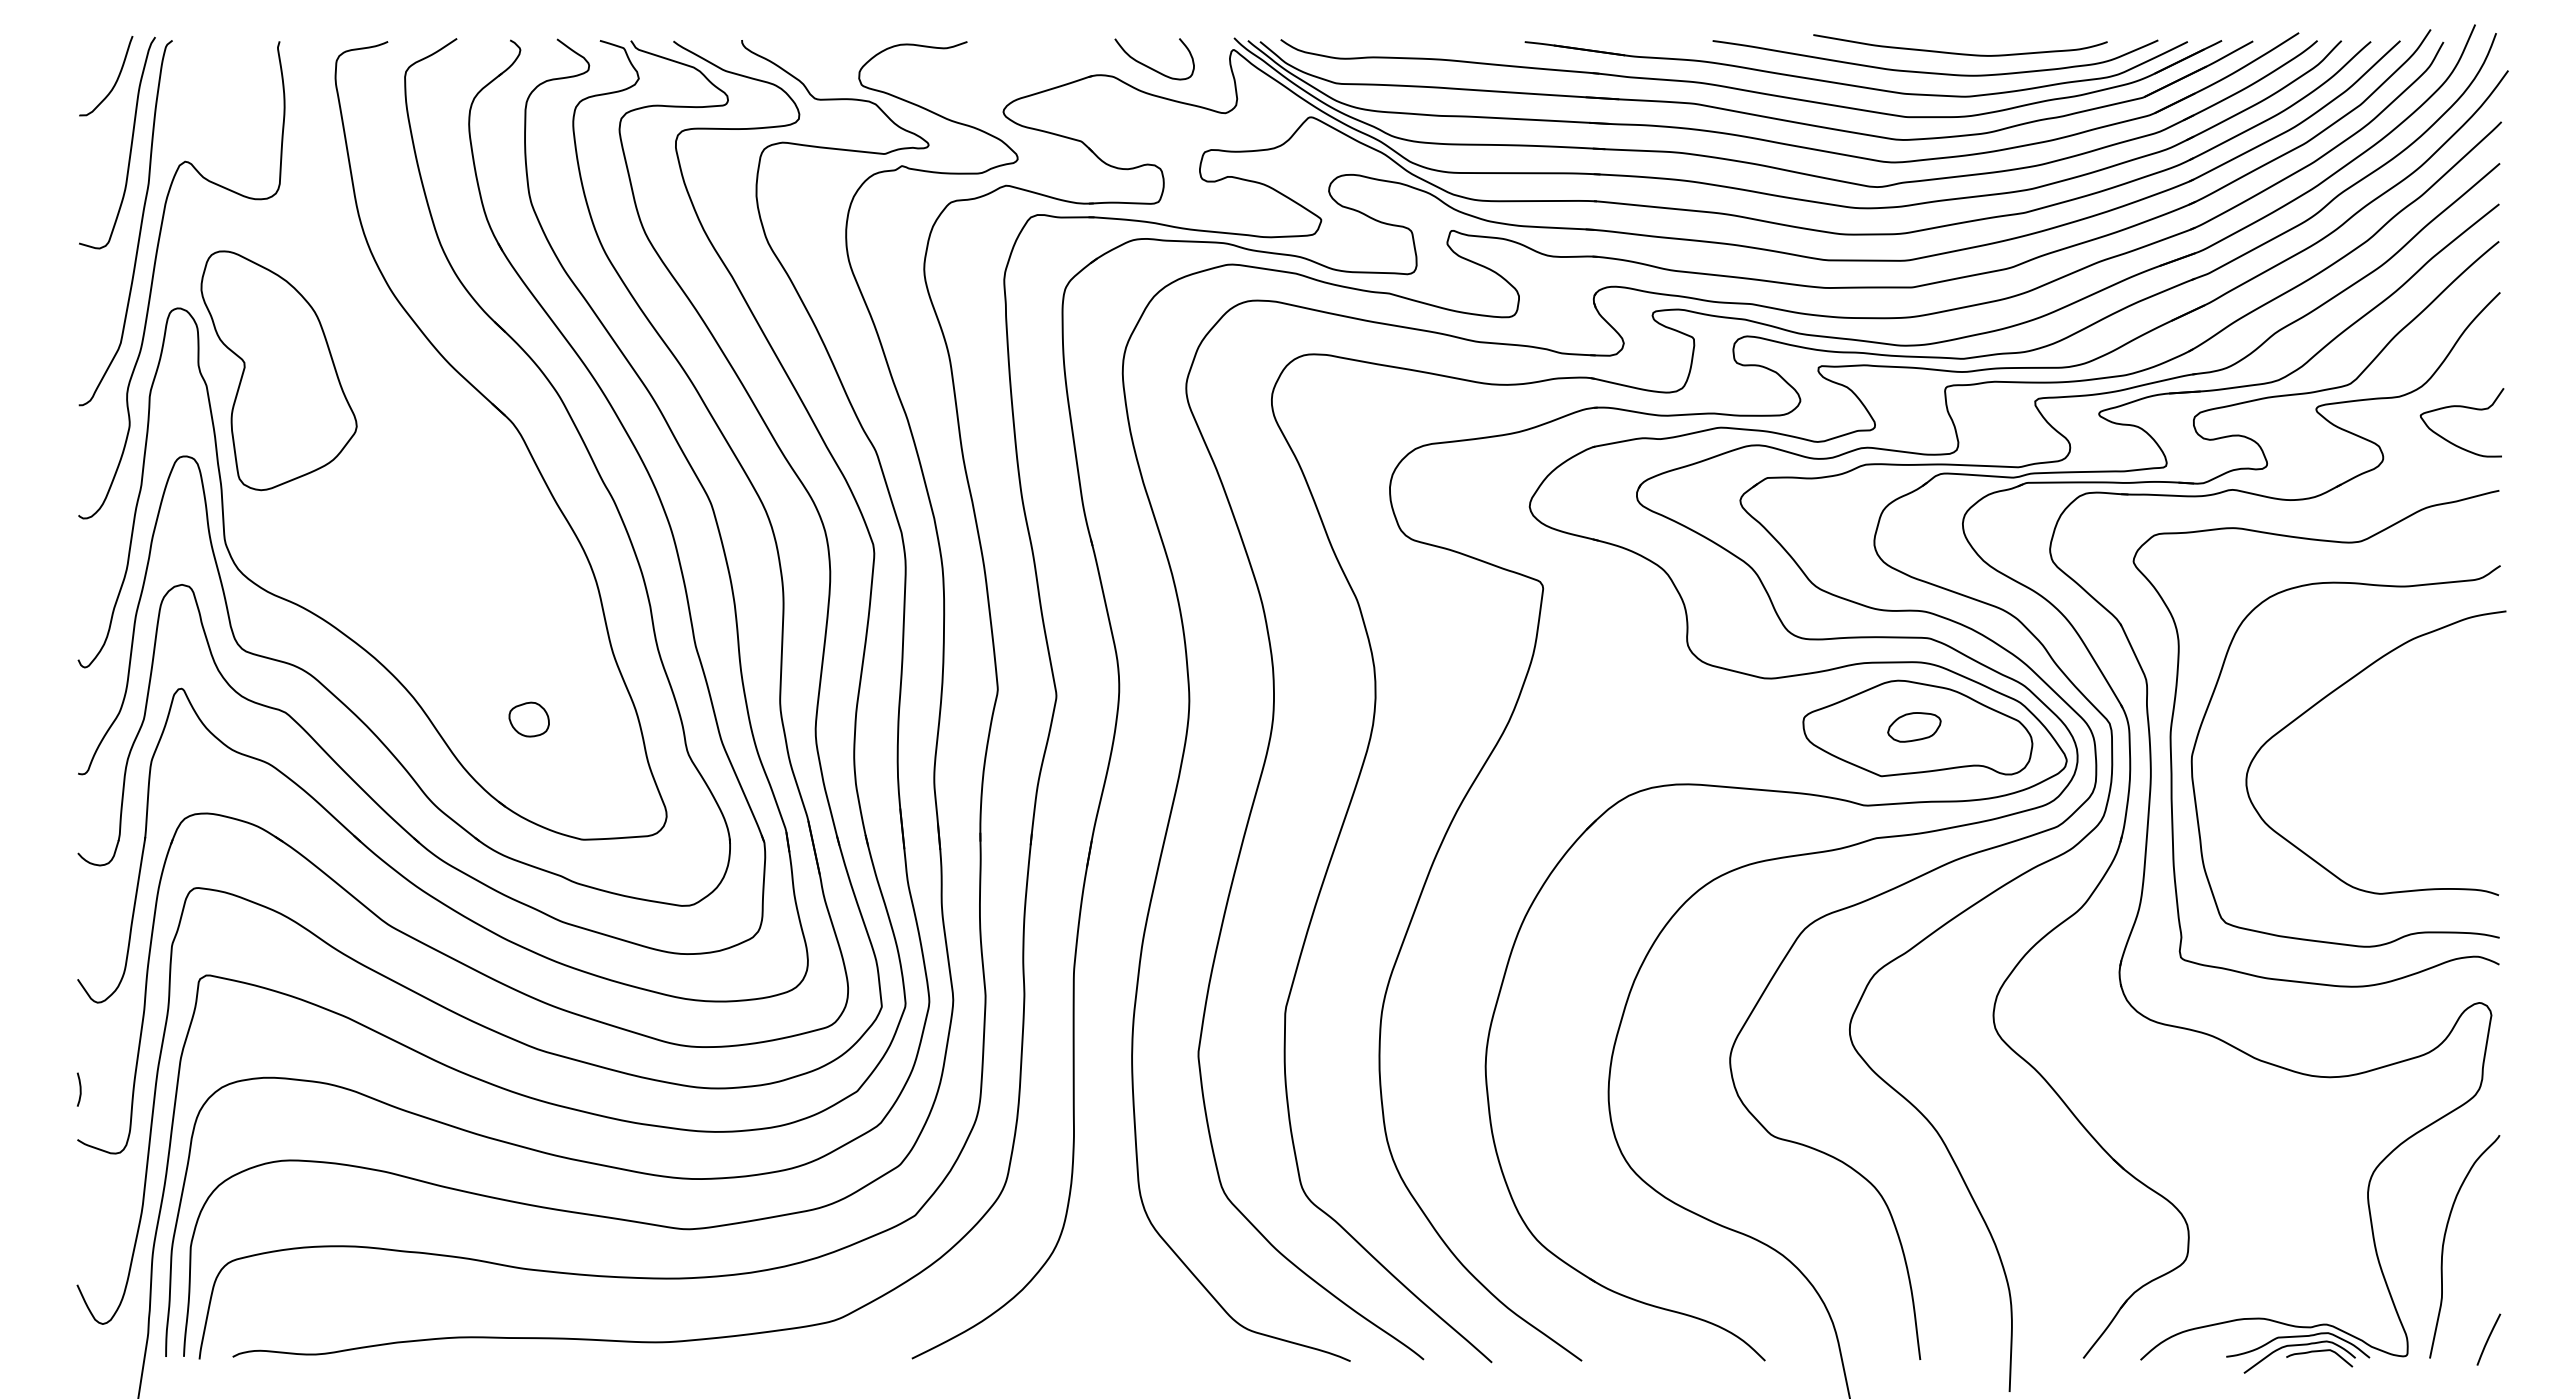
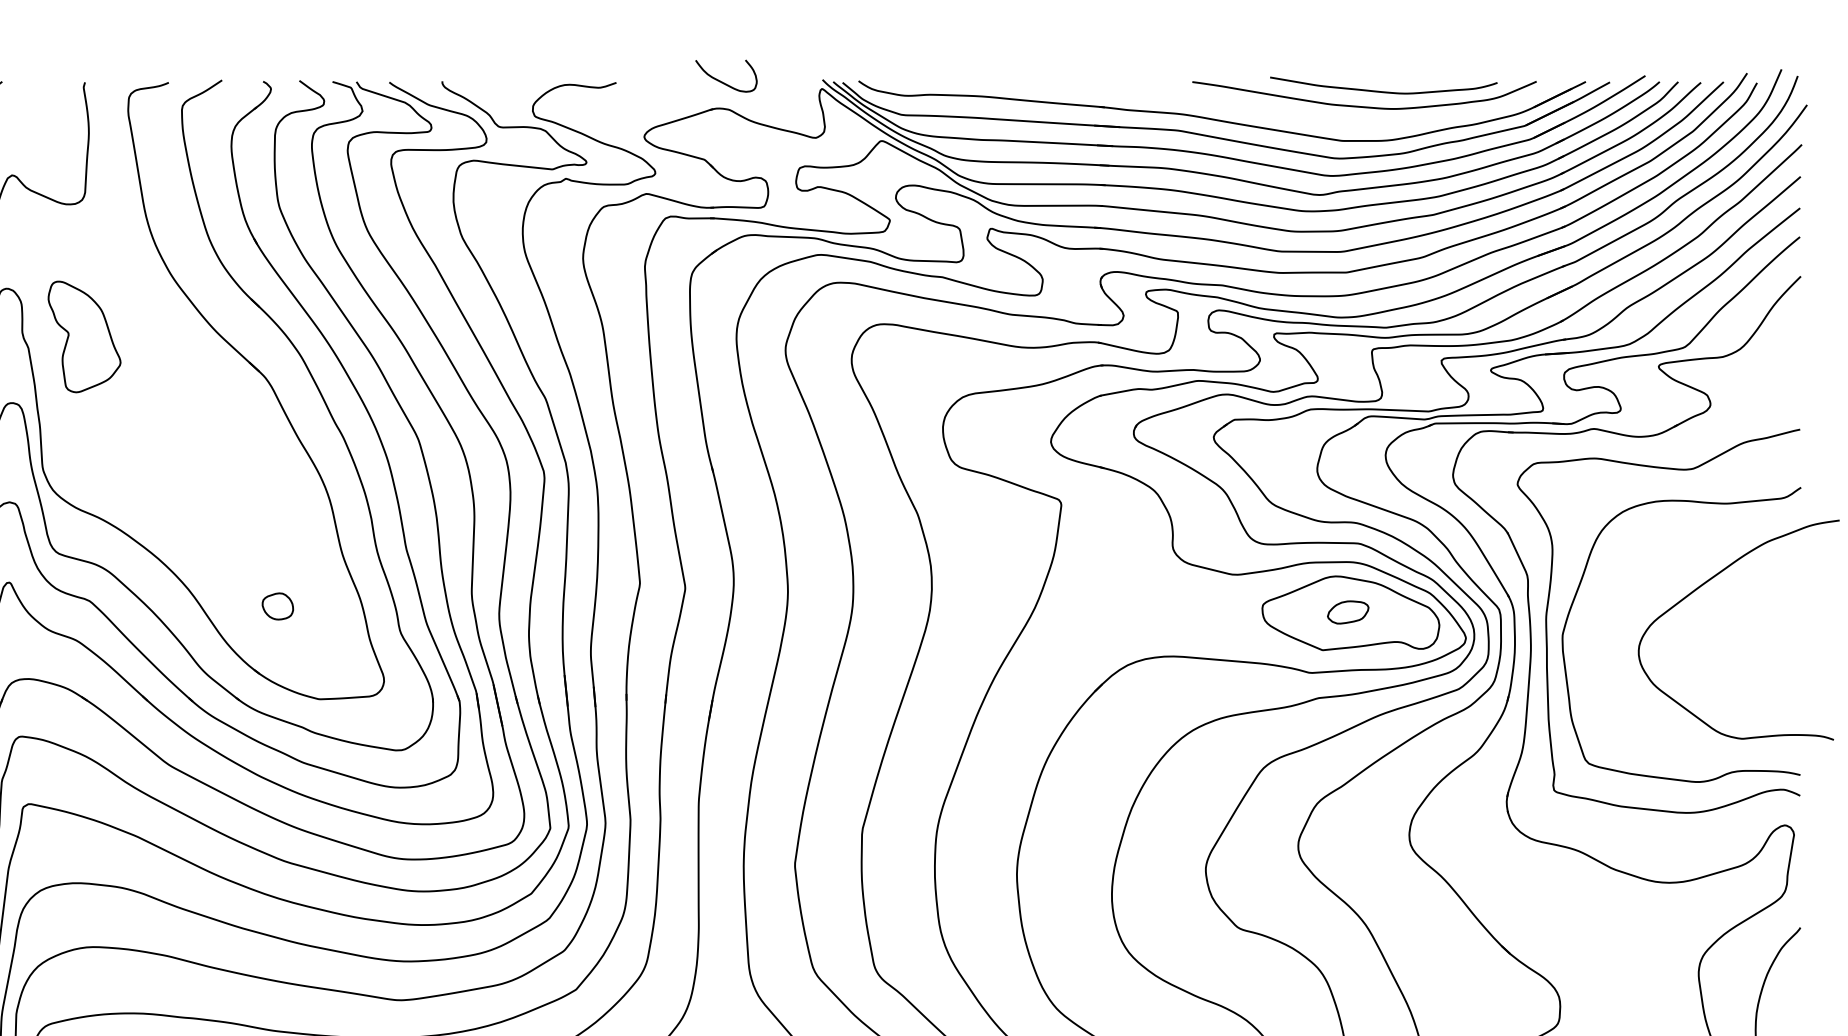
curve: (1151, 67) -> (723, 82), moved
part: (1853, 84) -> (1301, 115), removed
part: (278, 370) -> (84, 336), size x0.6
curve: (2466, 408) -> (1774, 366), removed
curve: (2332, 693) -> (1705, 583), moved

